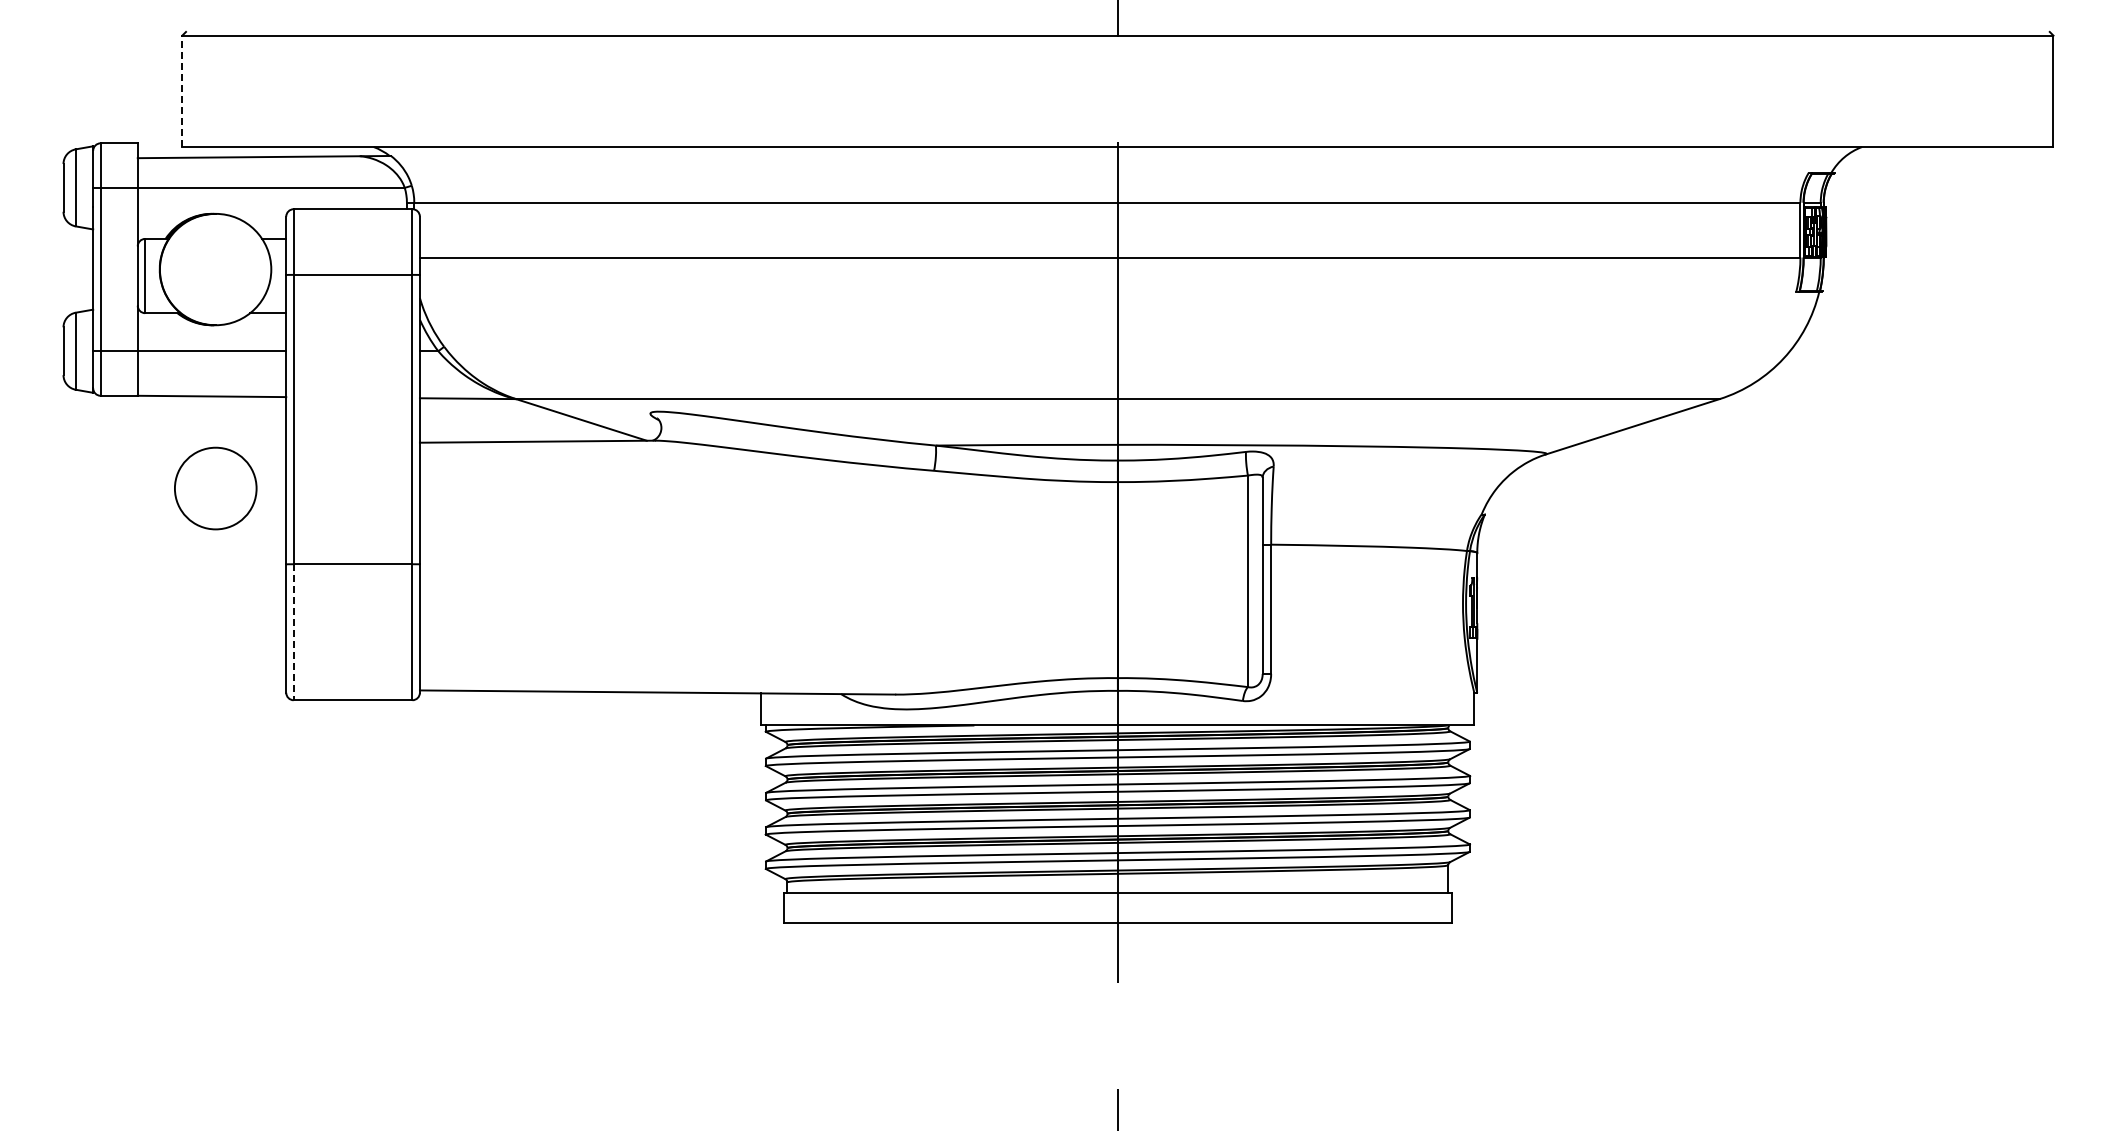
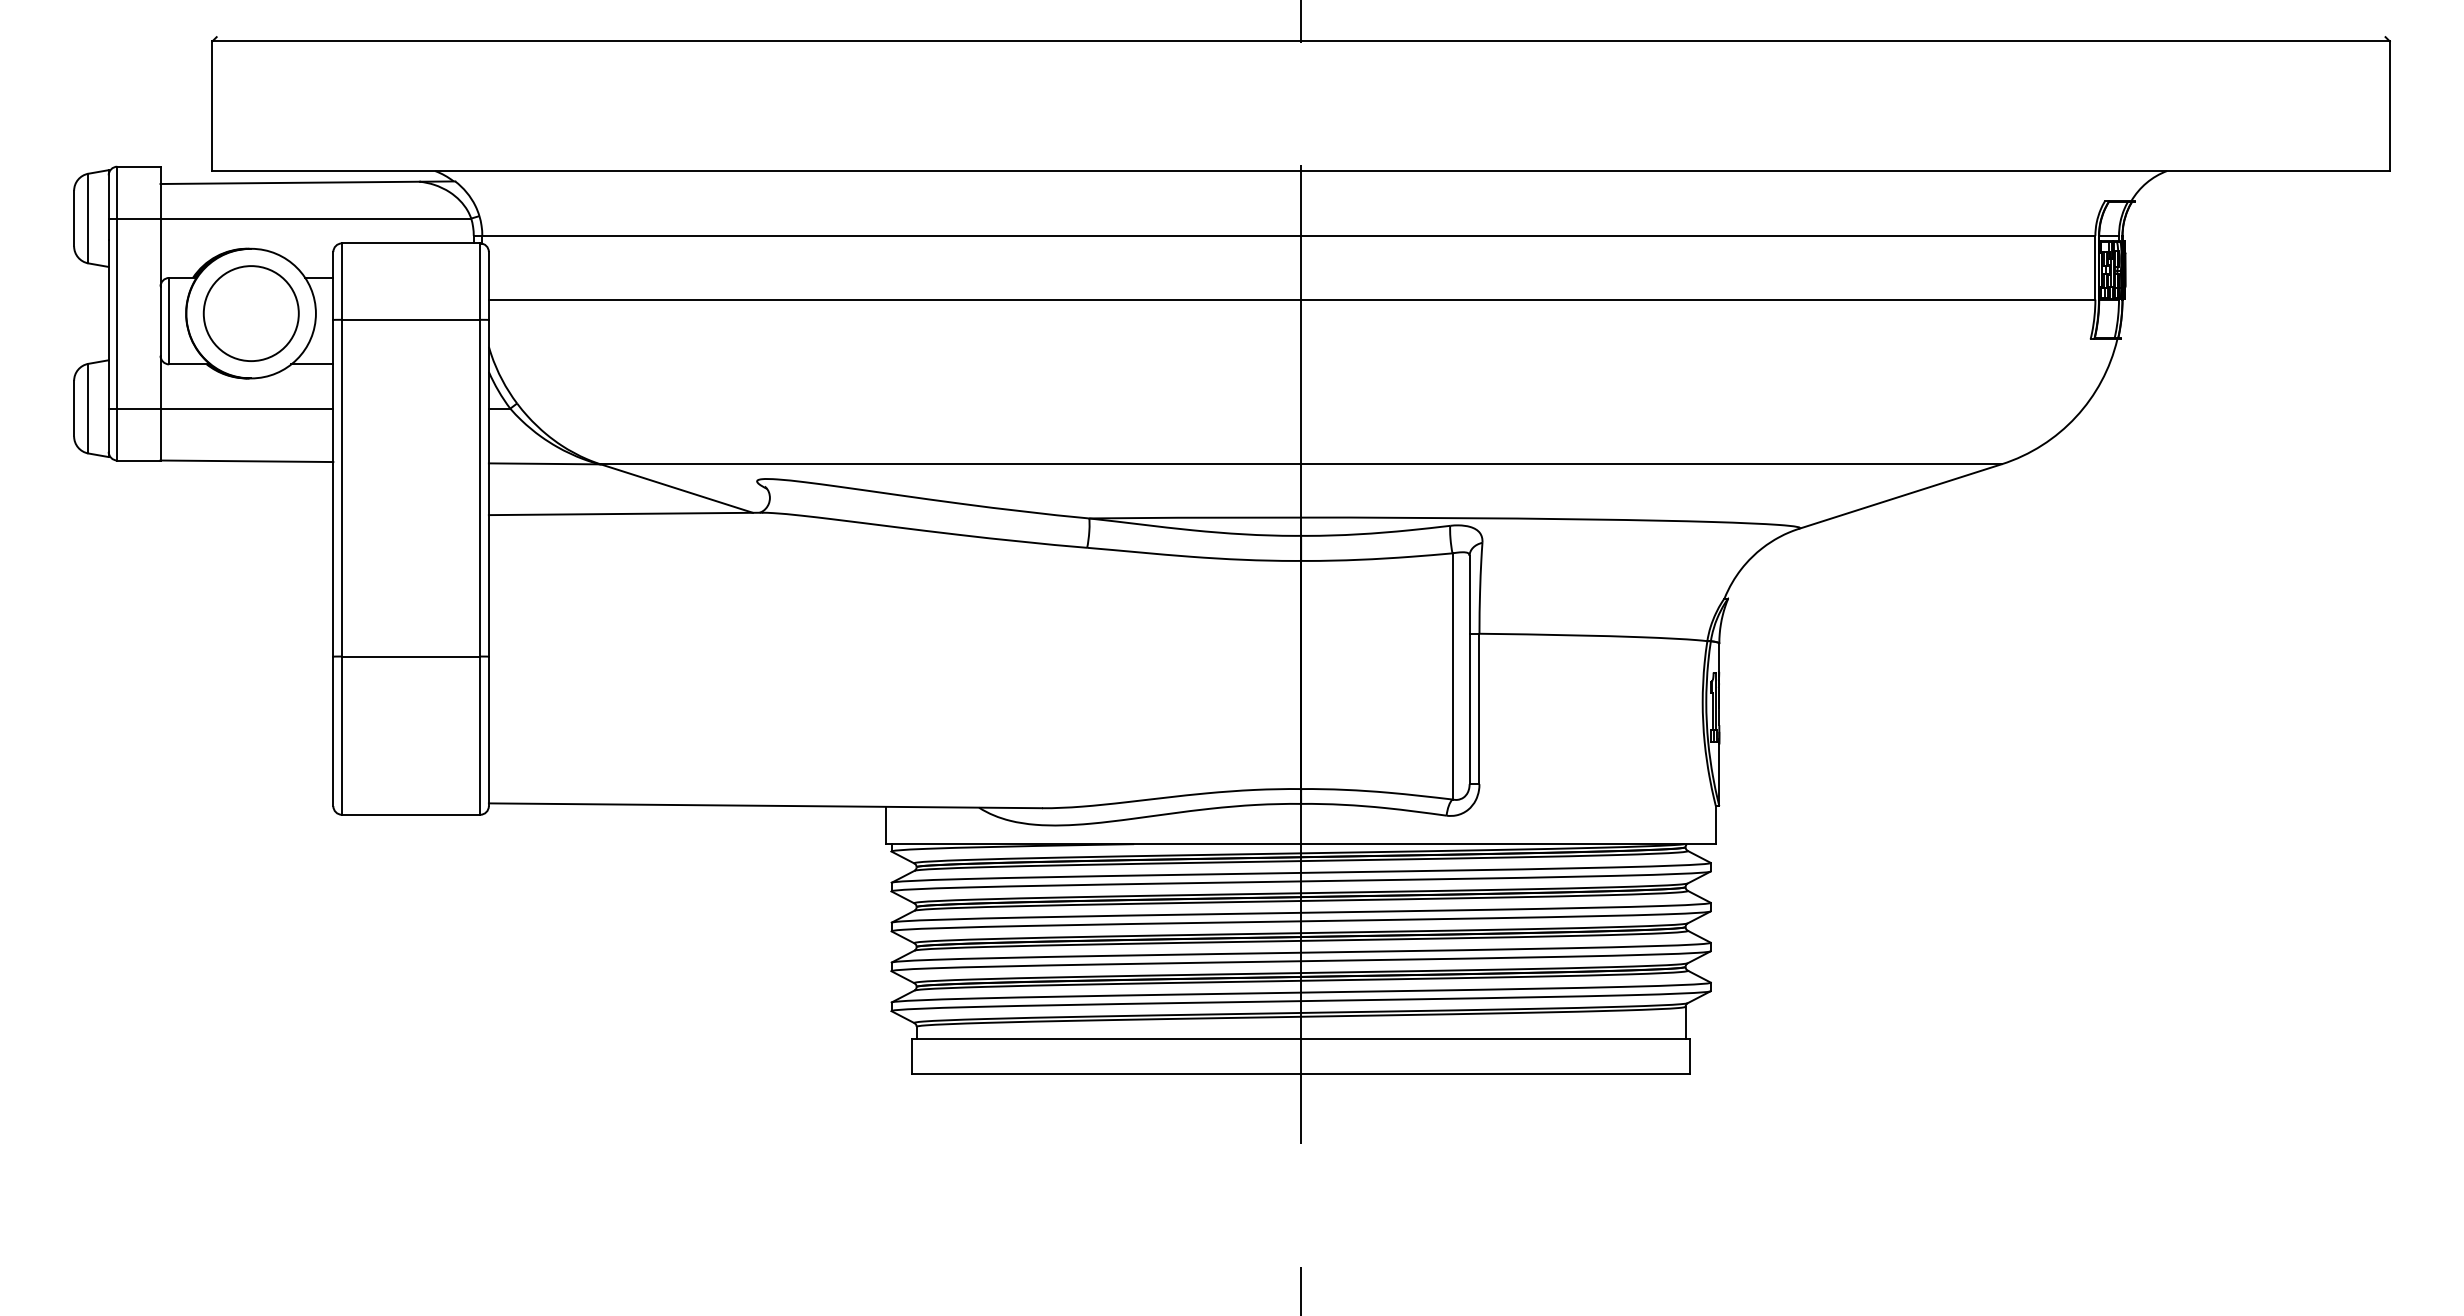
line: (182, 91) -> (212, 106), dashed -> solid
part: (215, 488) -> (251, 313), moved
line: (293, 632) -> (341, 735), dashed -> solid

